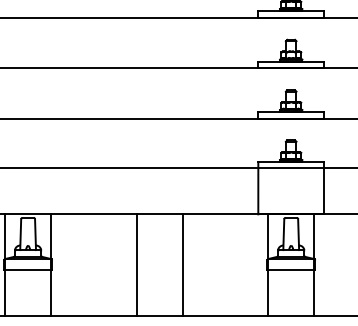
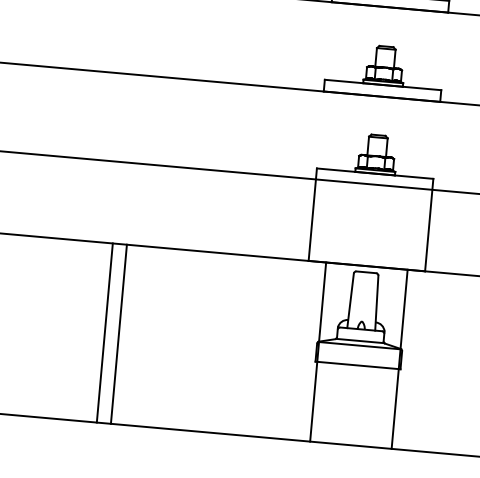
line: (136, 264) -> (118, 333), moved
line: (182, 264) -> (104, 332), moved

